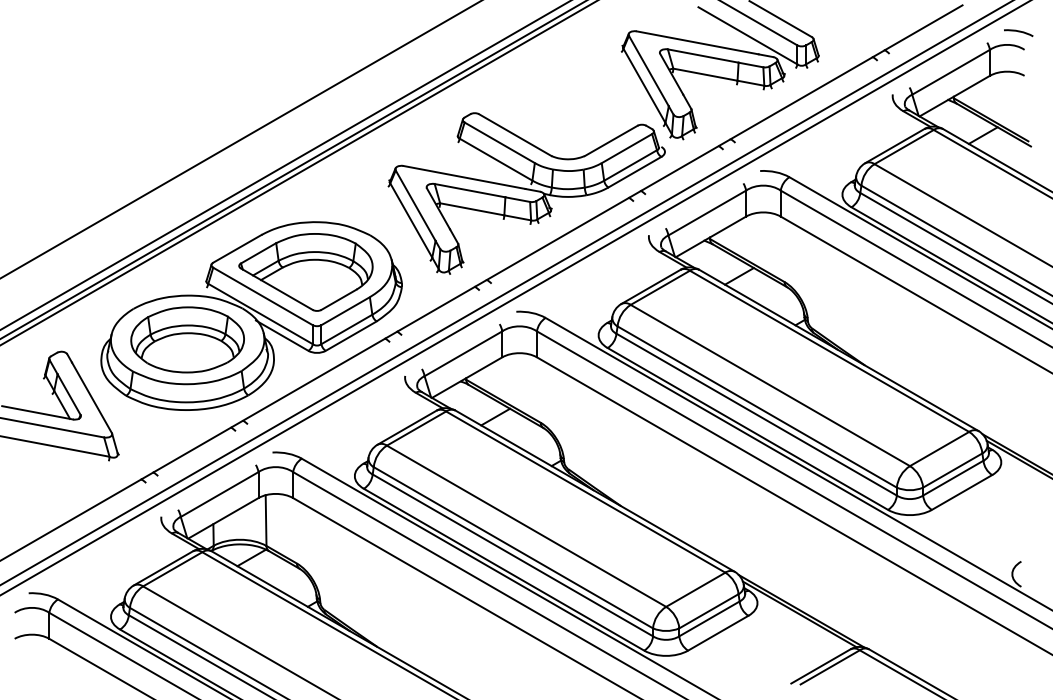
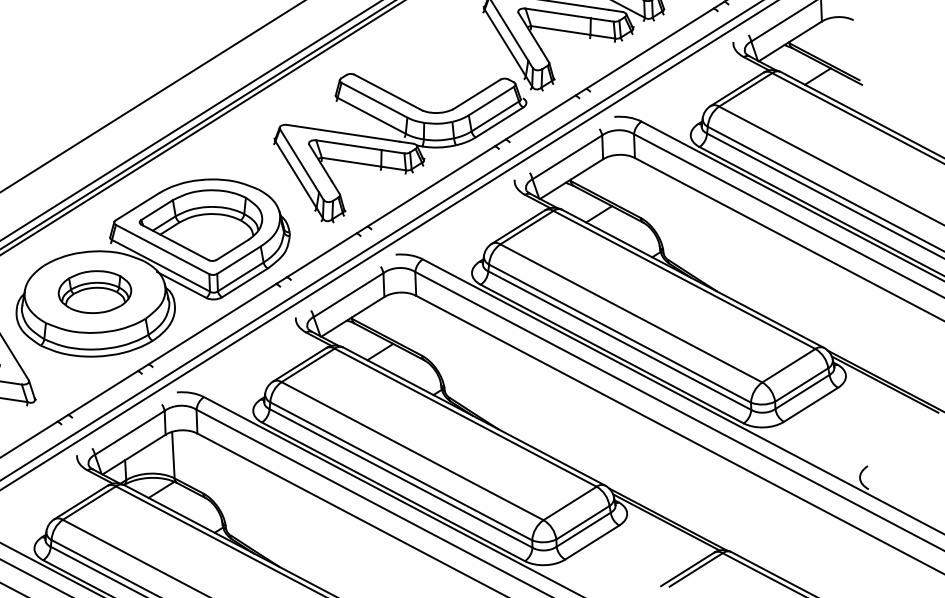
part: (187, 339) -> (94, 291), size x0.7

